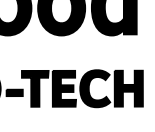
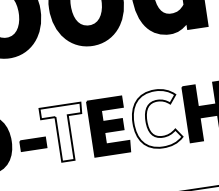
fill: (34, 88) -> (62, 132), removed
fill: (95, 88) -> (156, 118), removed

